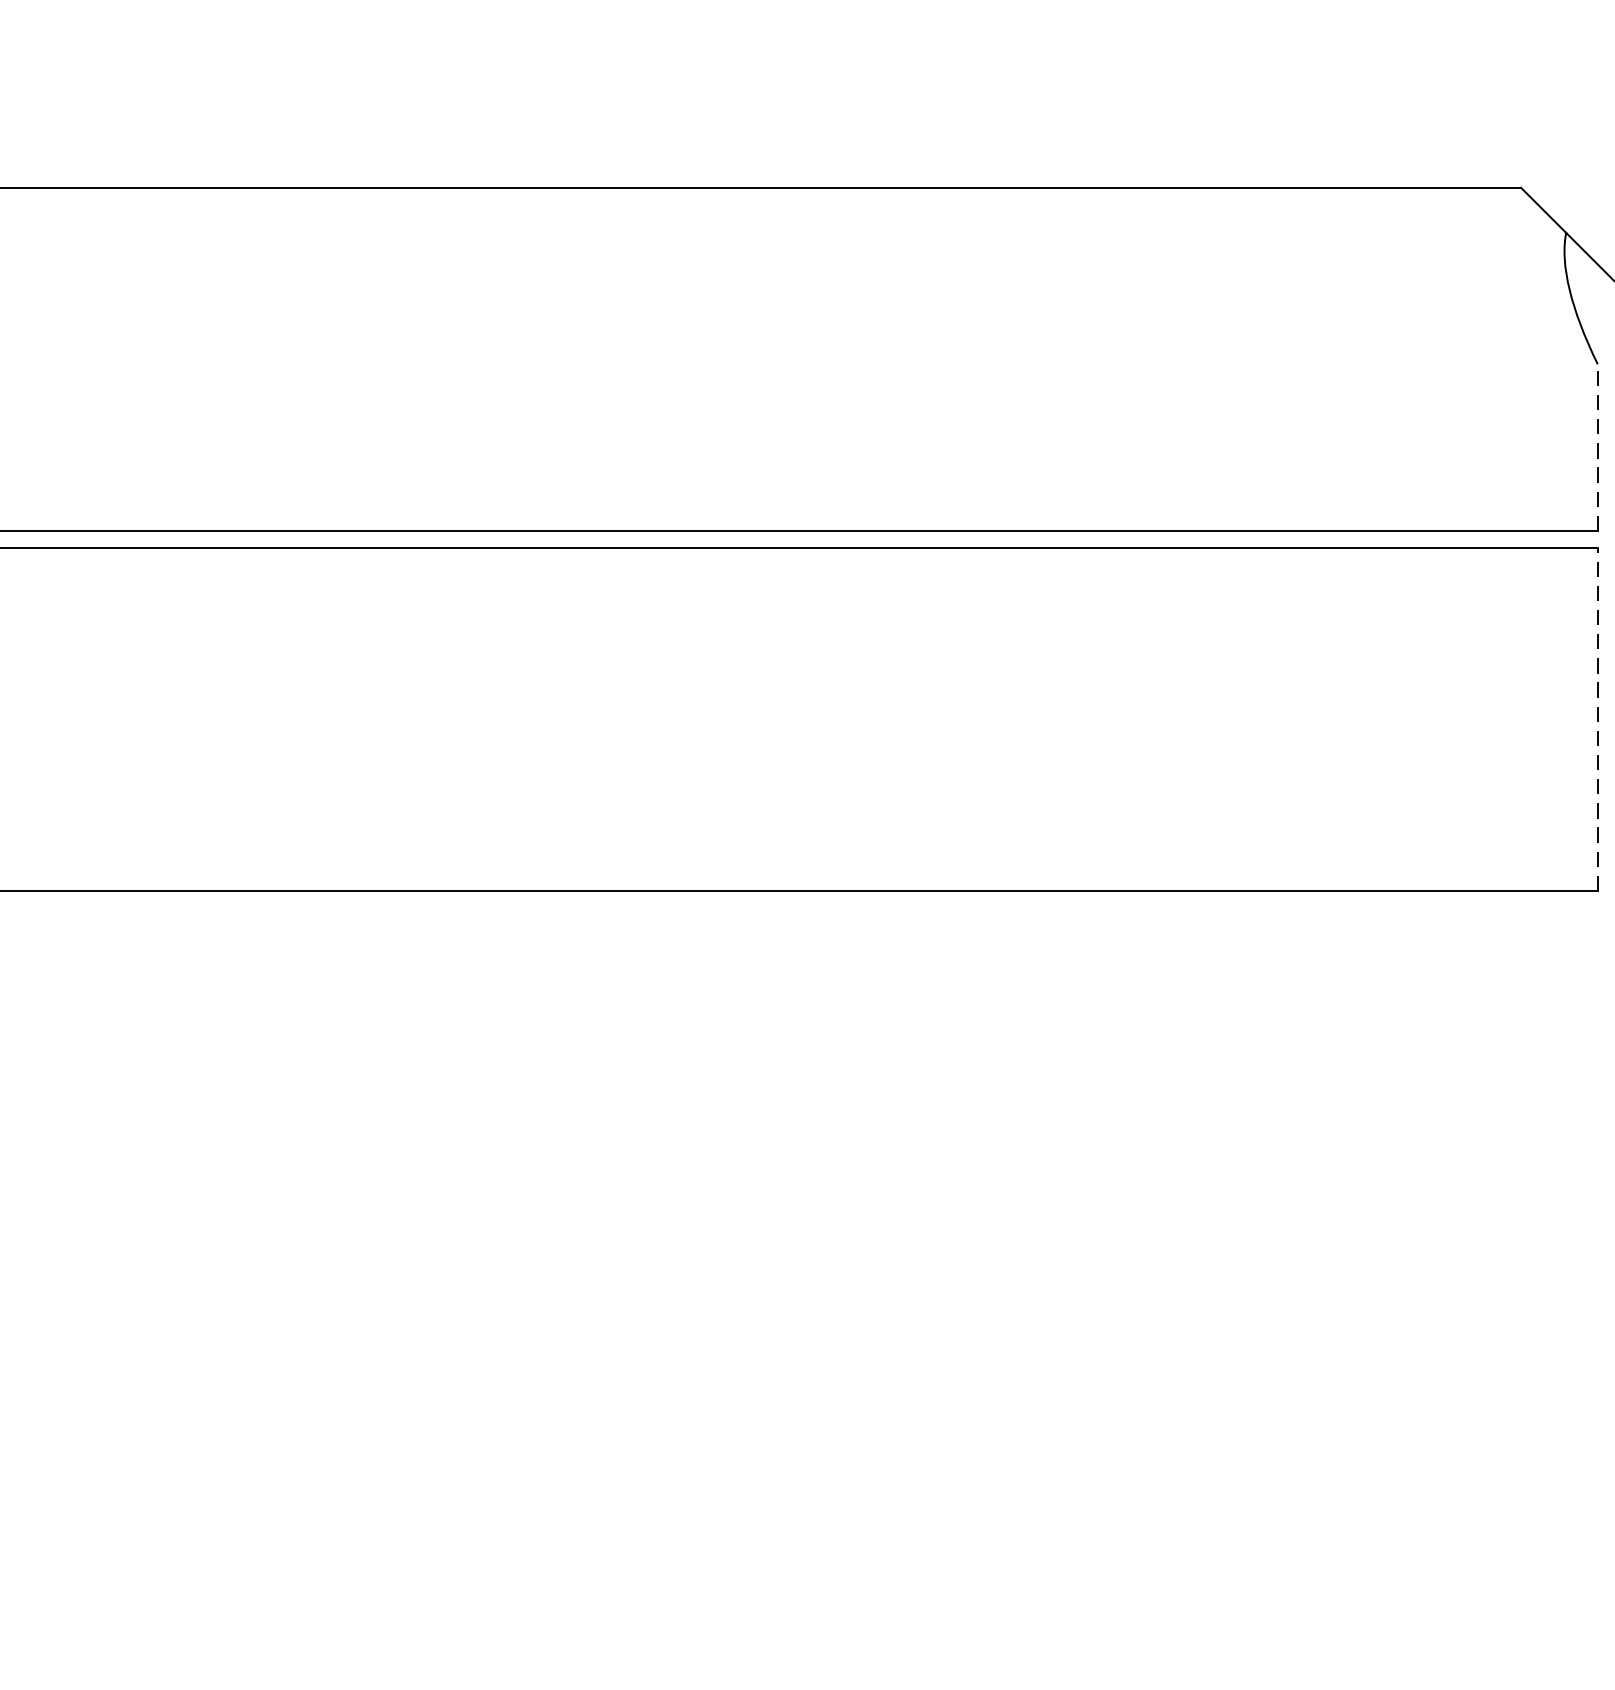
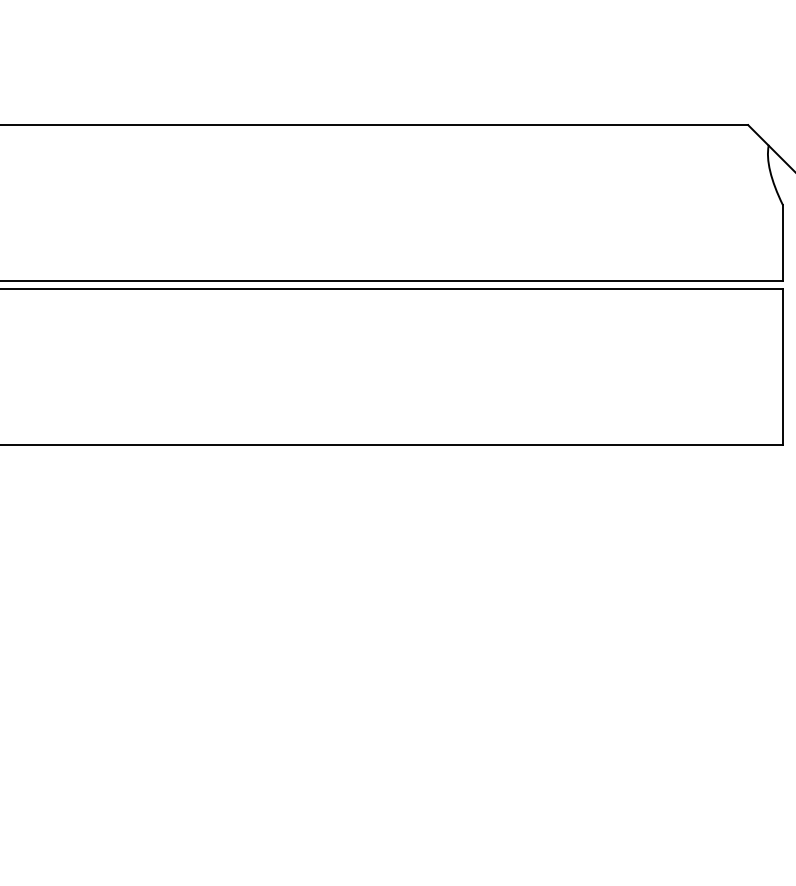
line: (1598, 447) -> (783, 243), dashed -> solid
line: (1598, 718) -> (783, 366), dashed -> solid

